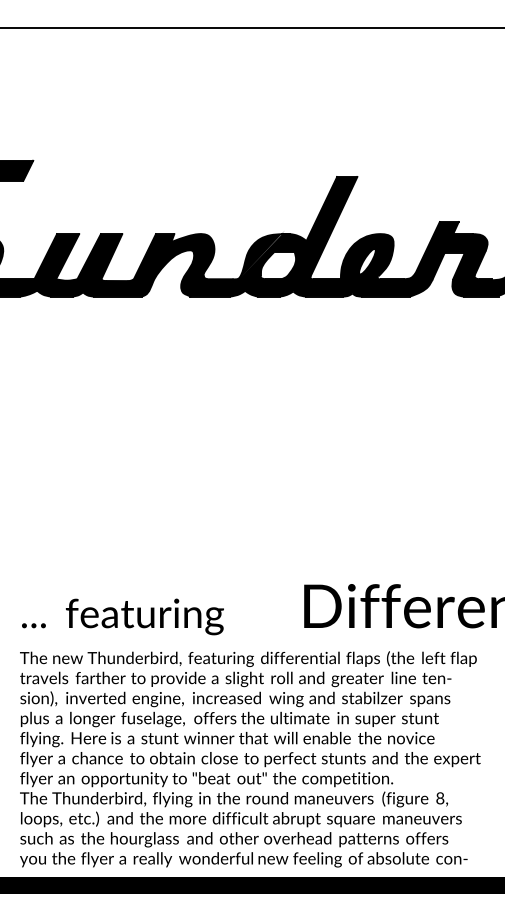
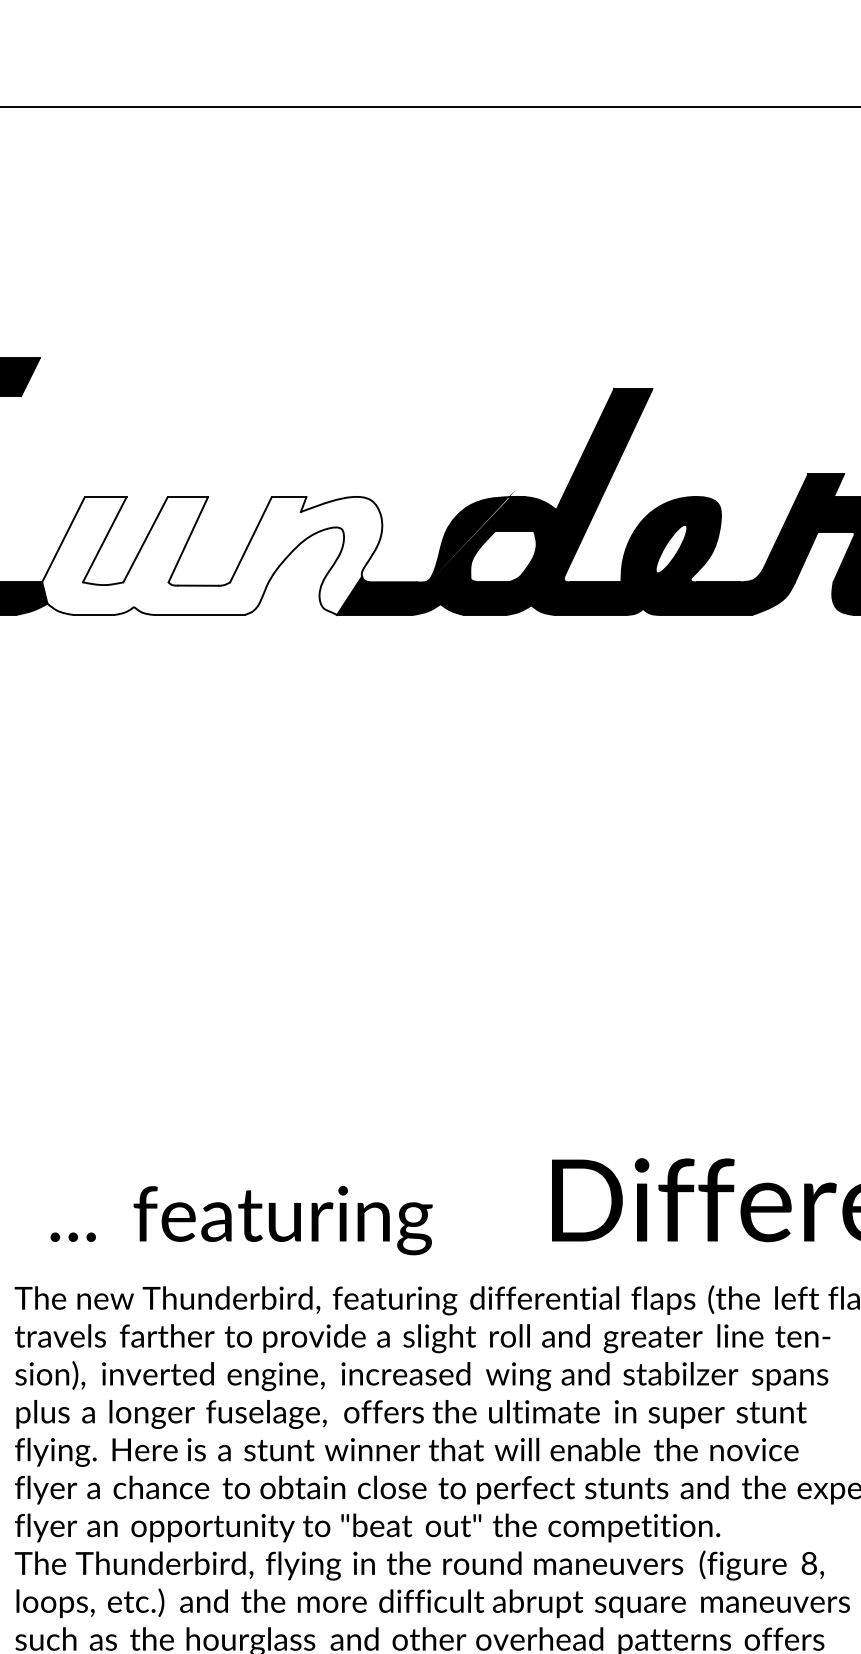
fill: (124, 265) -> (212, 556), removed
text: (122, 616) -> (240, 1219), moved

